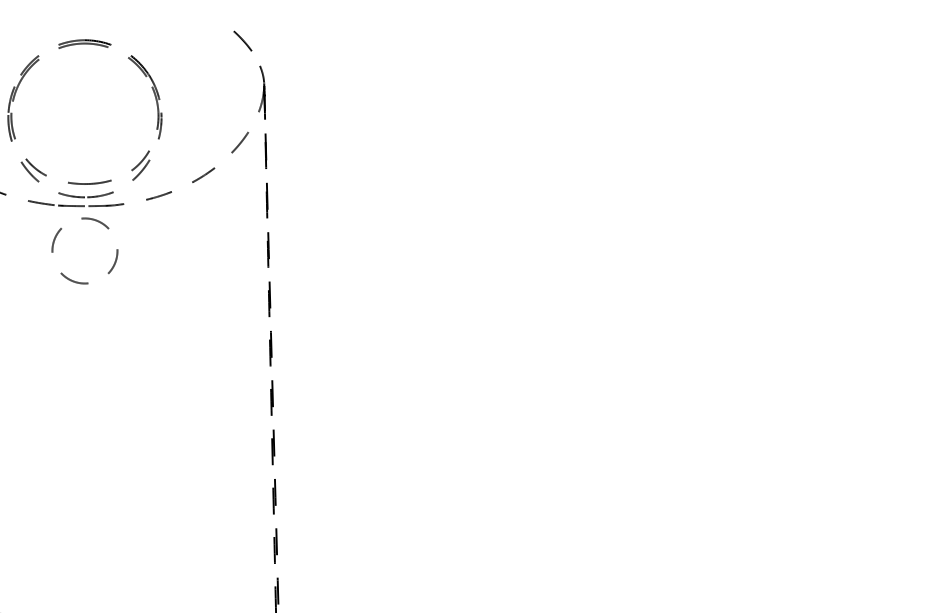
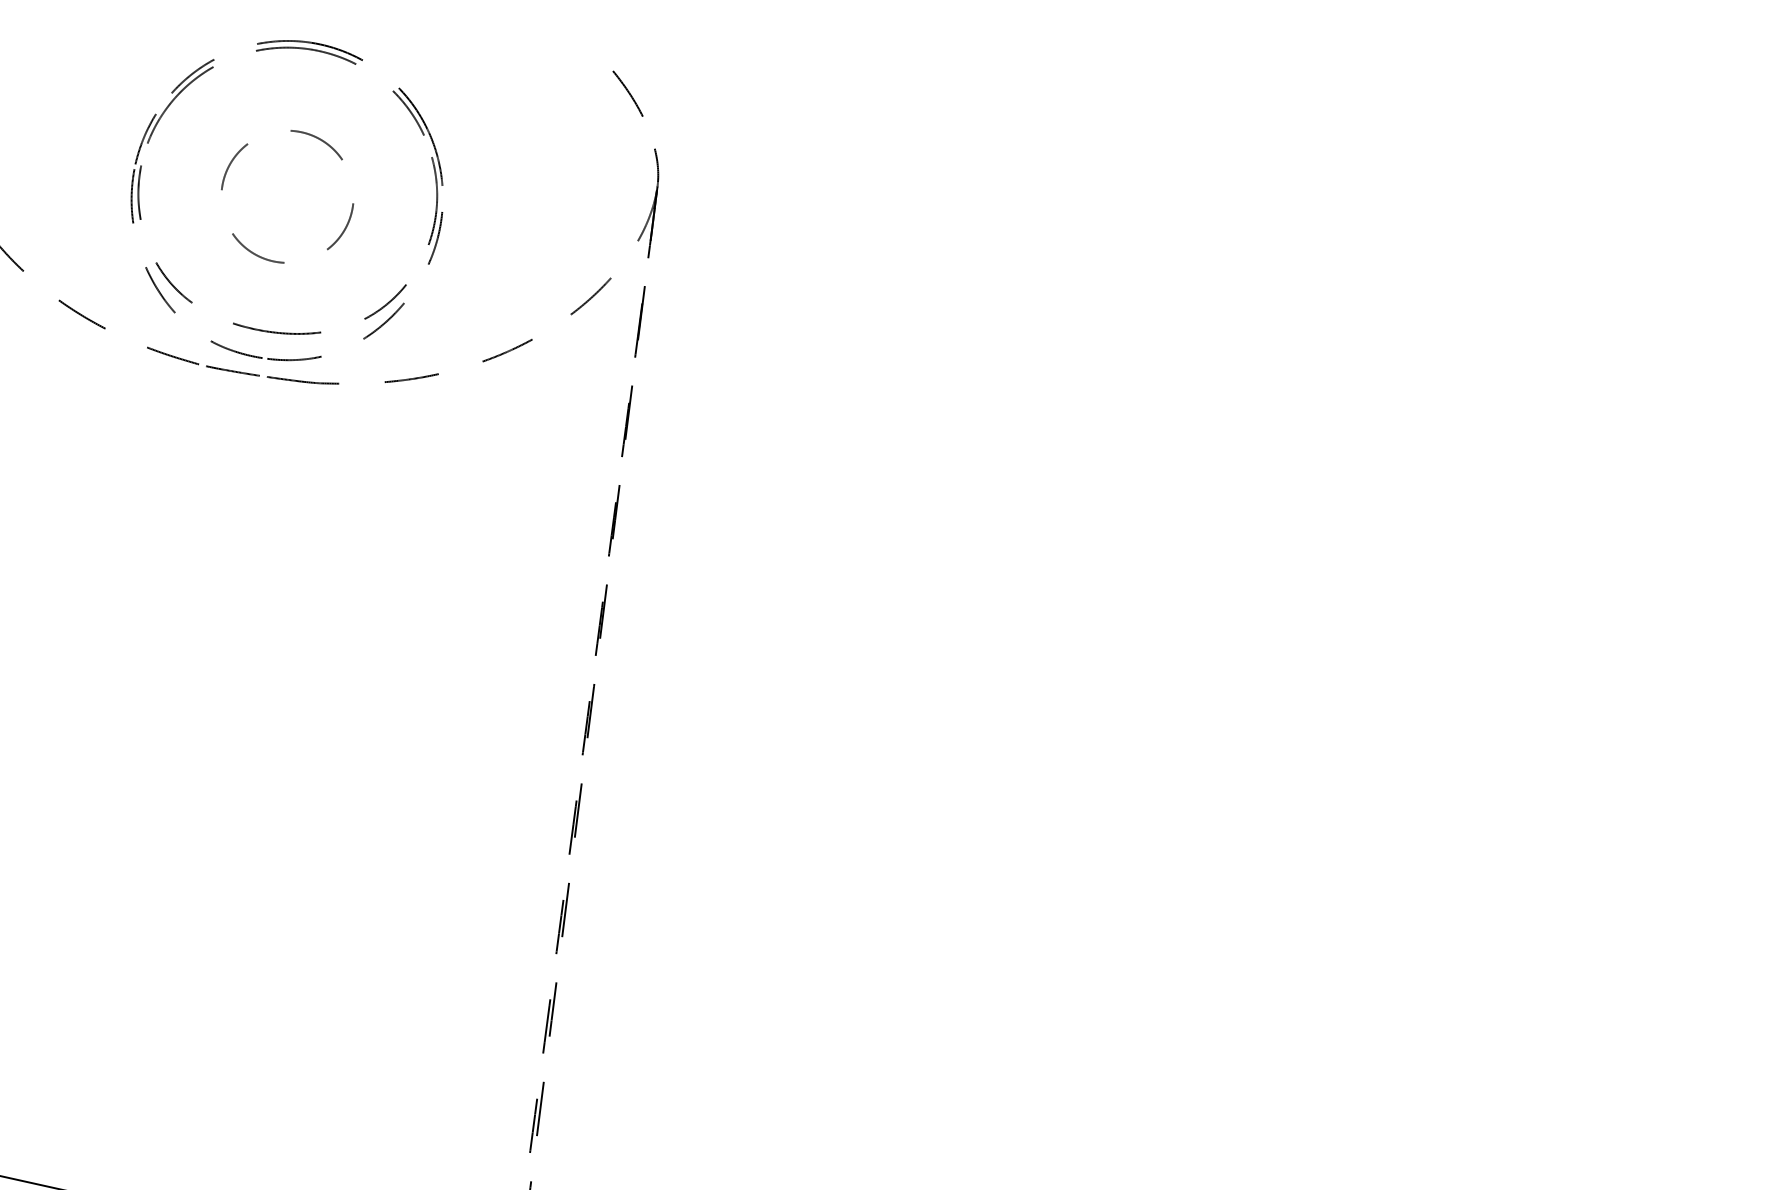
part: (60, 231) -> (244, 150), moved

